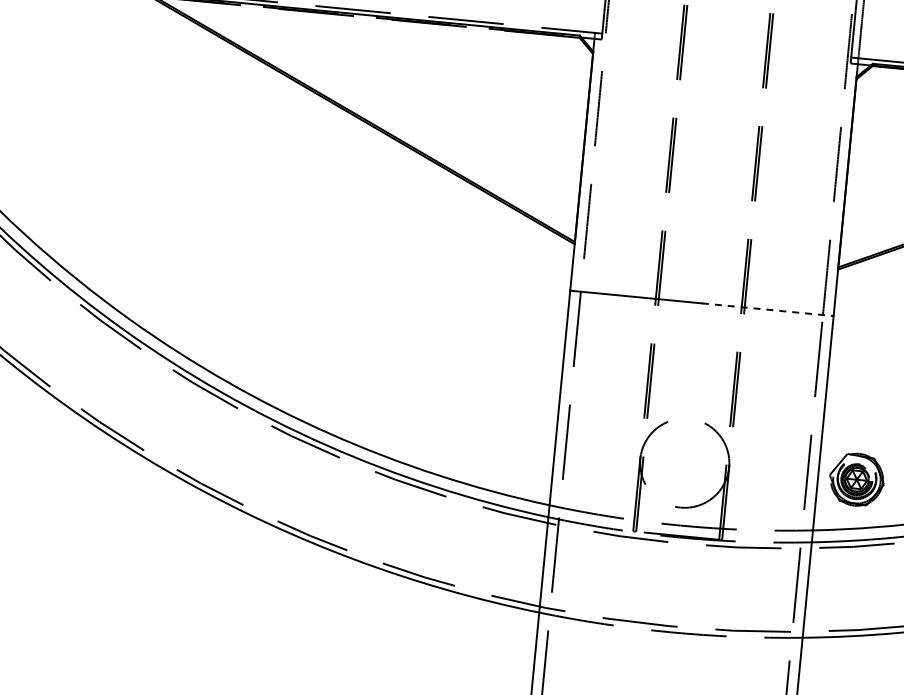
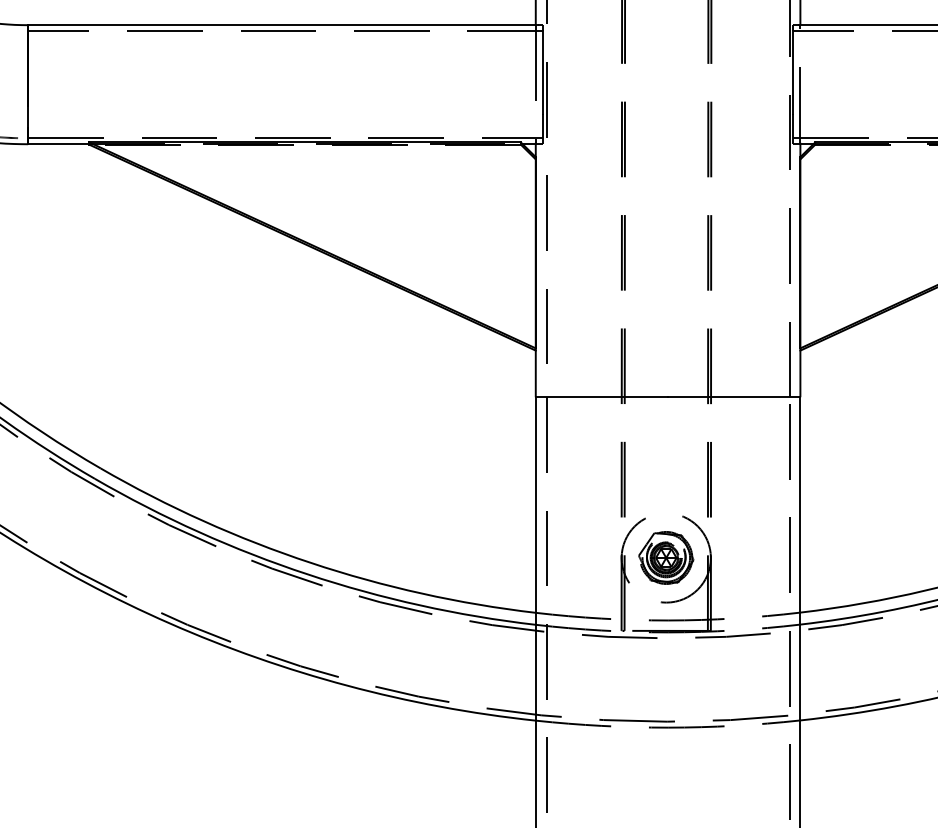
line: (768, 309) -> (734, 397), dashed -> solid
part: (857, 479) -> (666, 557), moved

